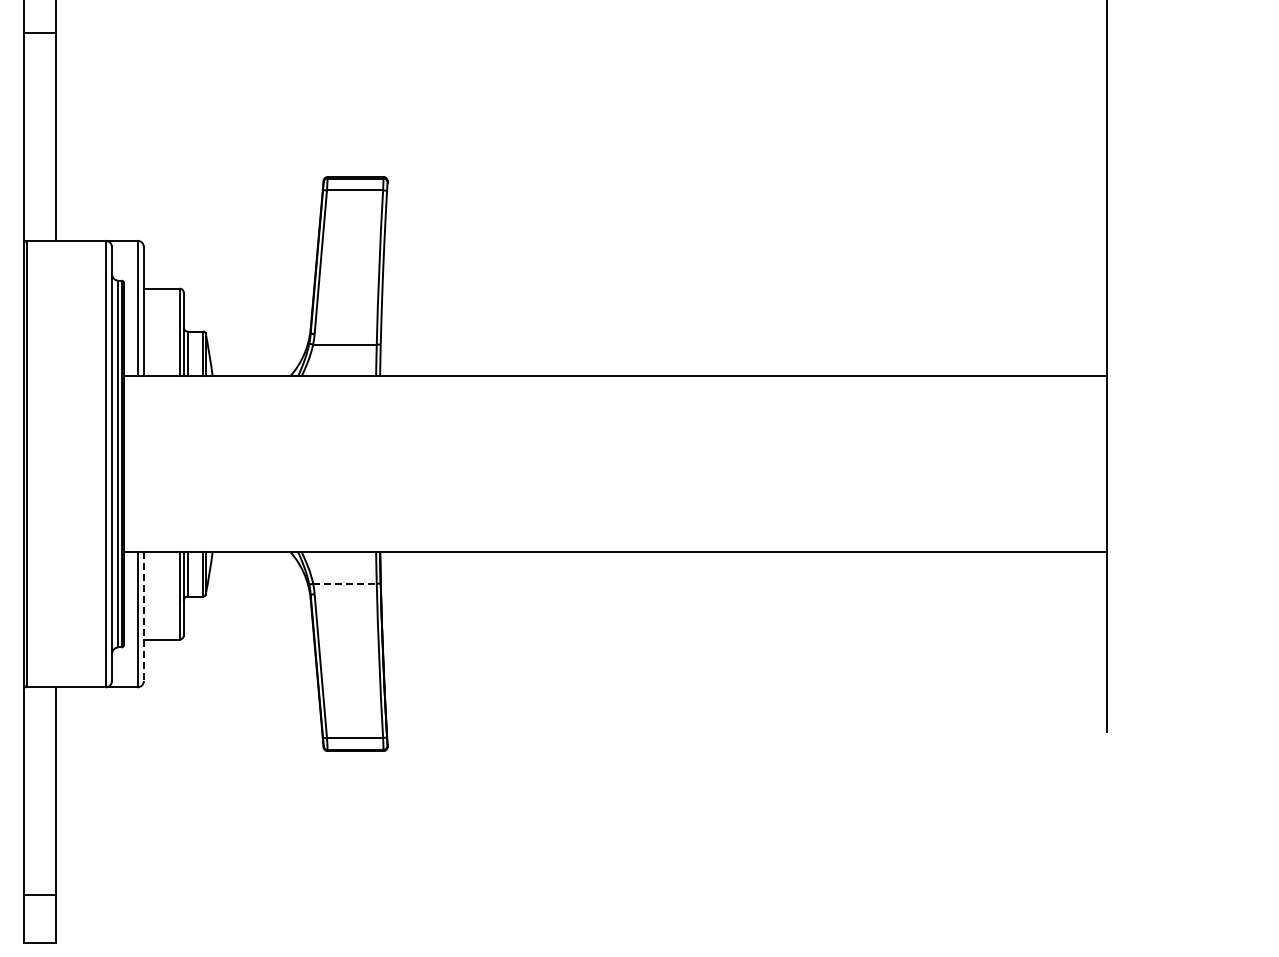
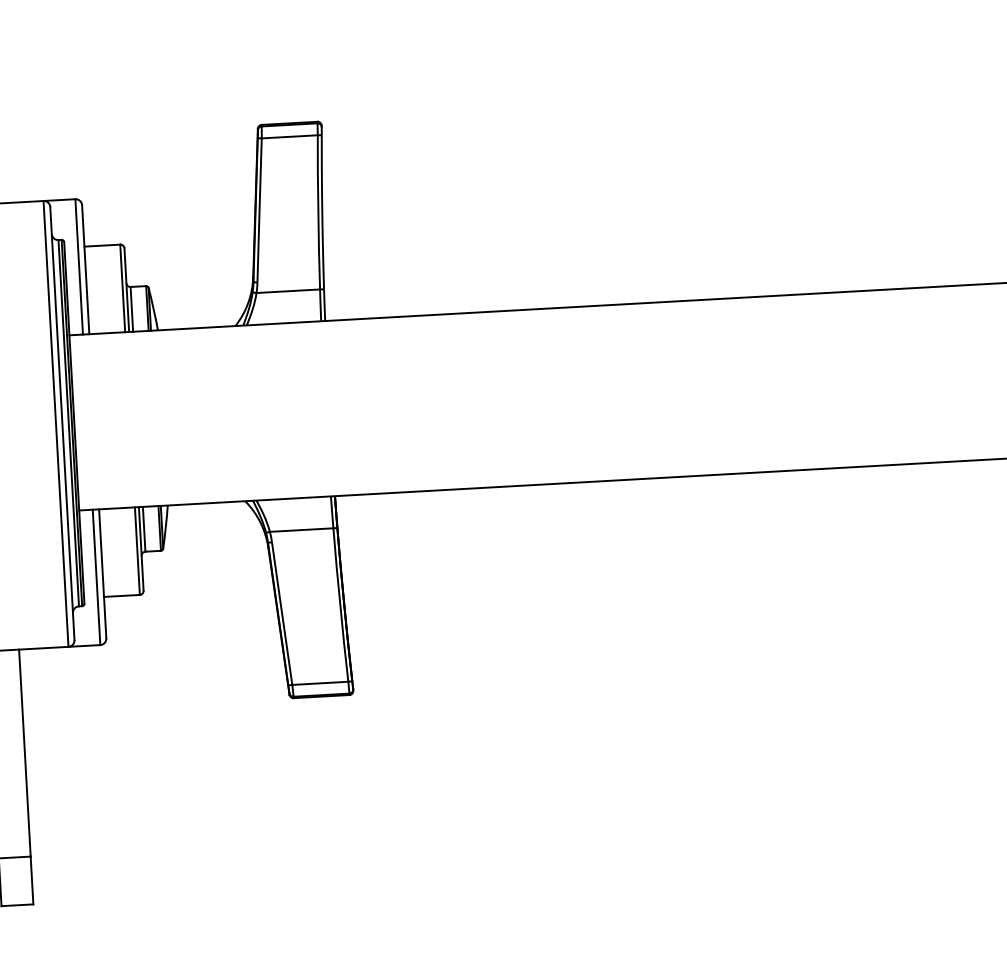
line: (344, 583) -> (301, 529), dashed -> solid
line: (143, 616) -> (102, 574), dashed -> solid

